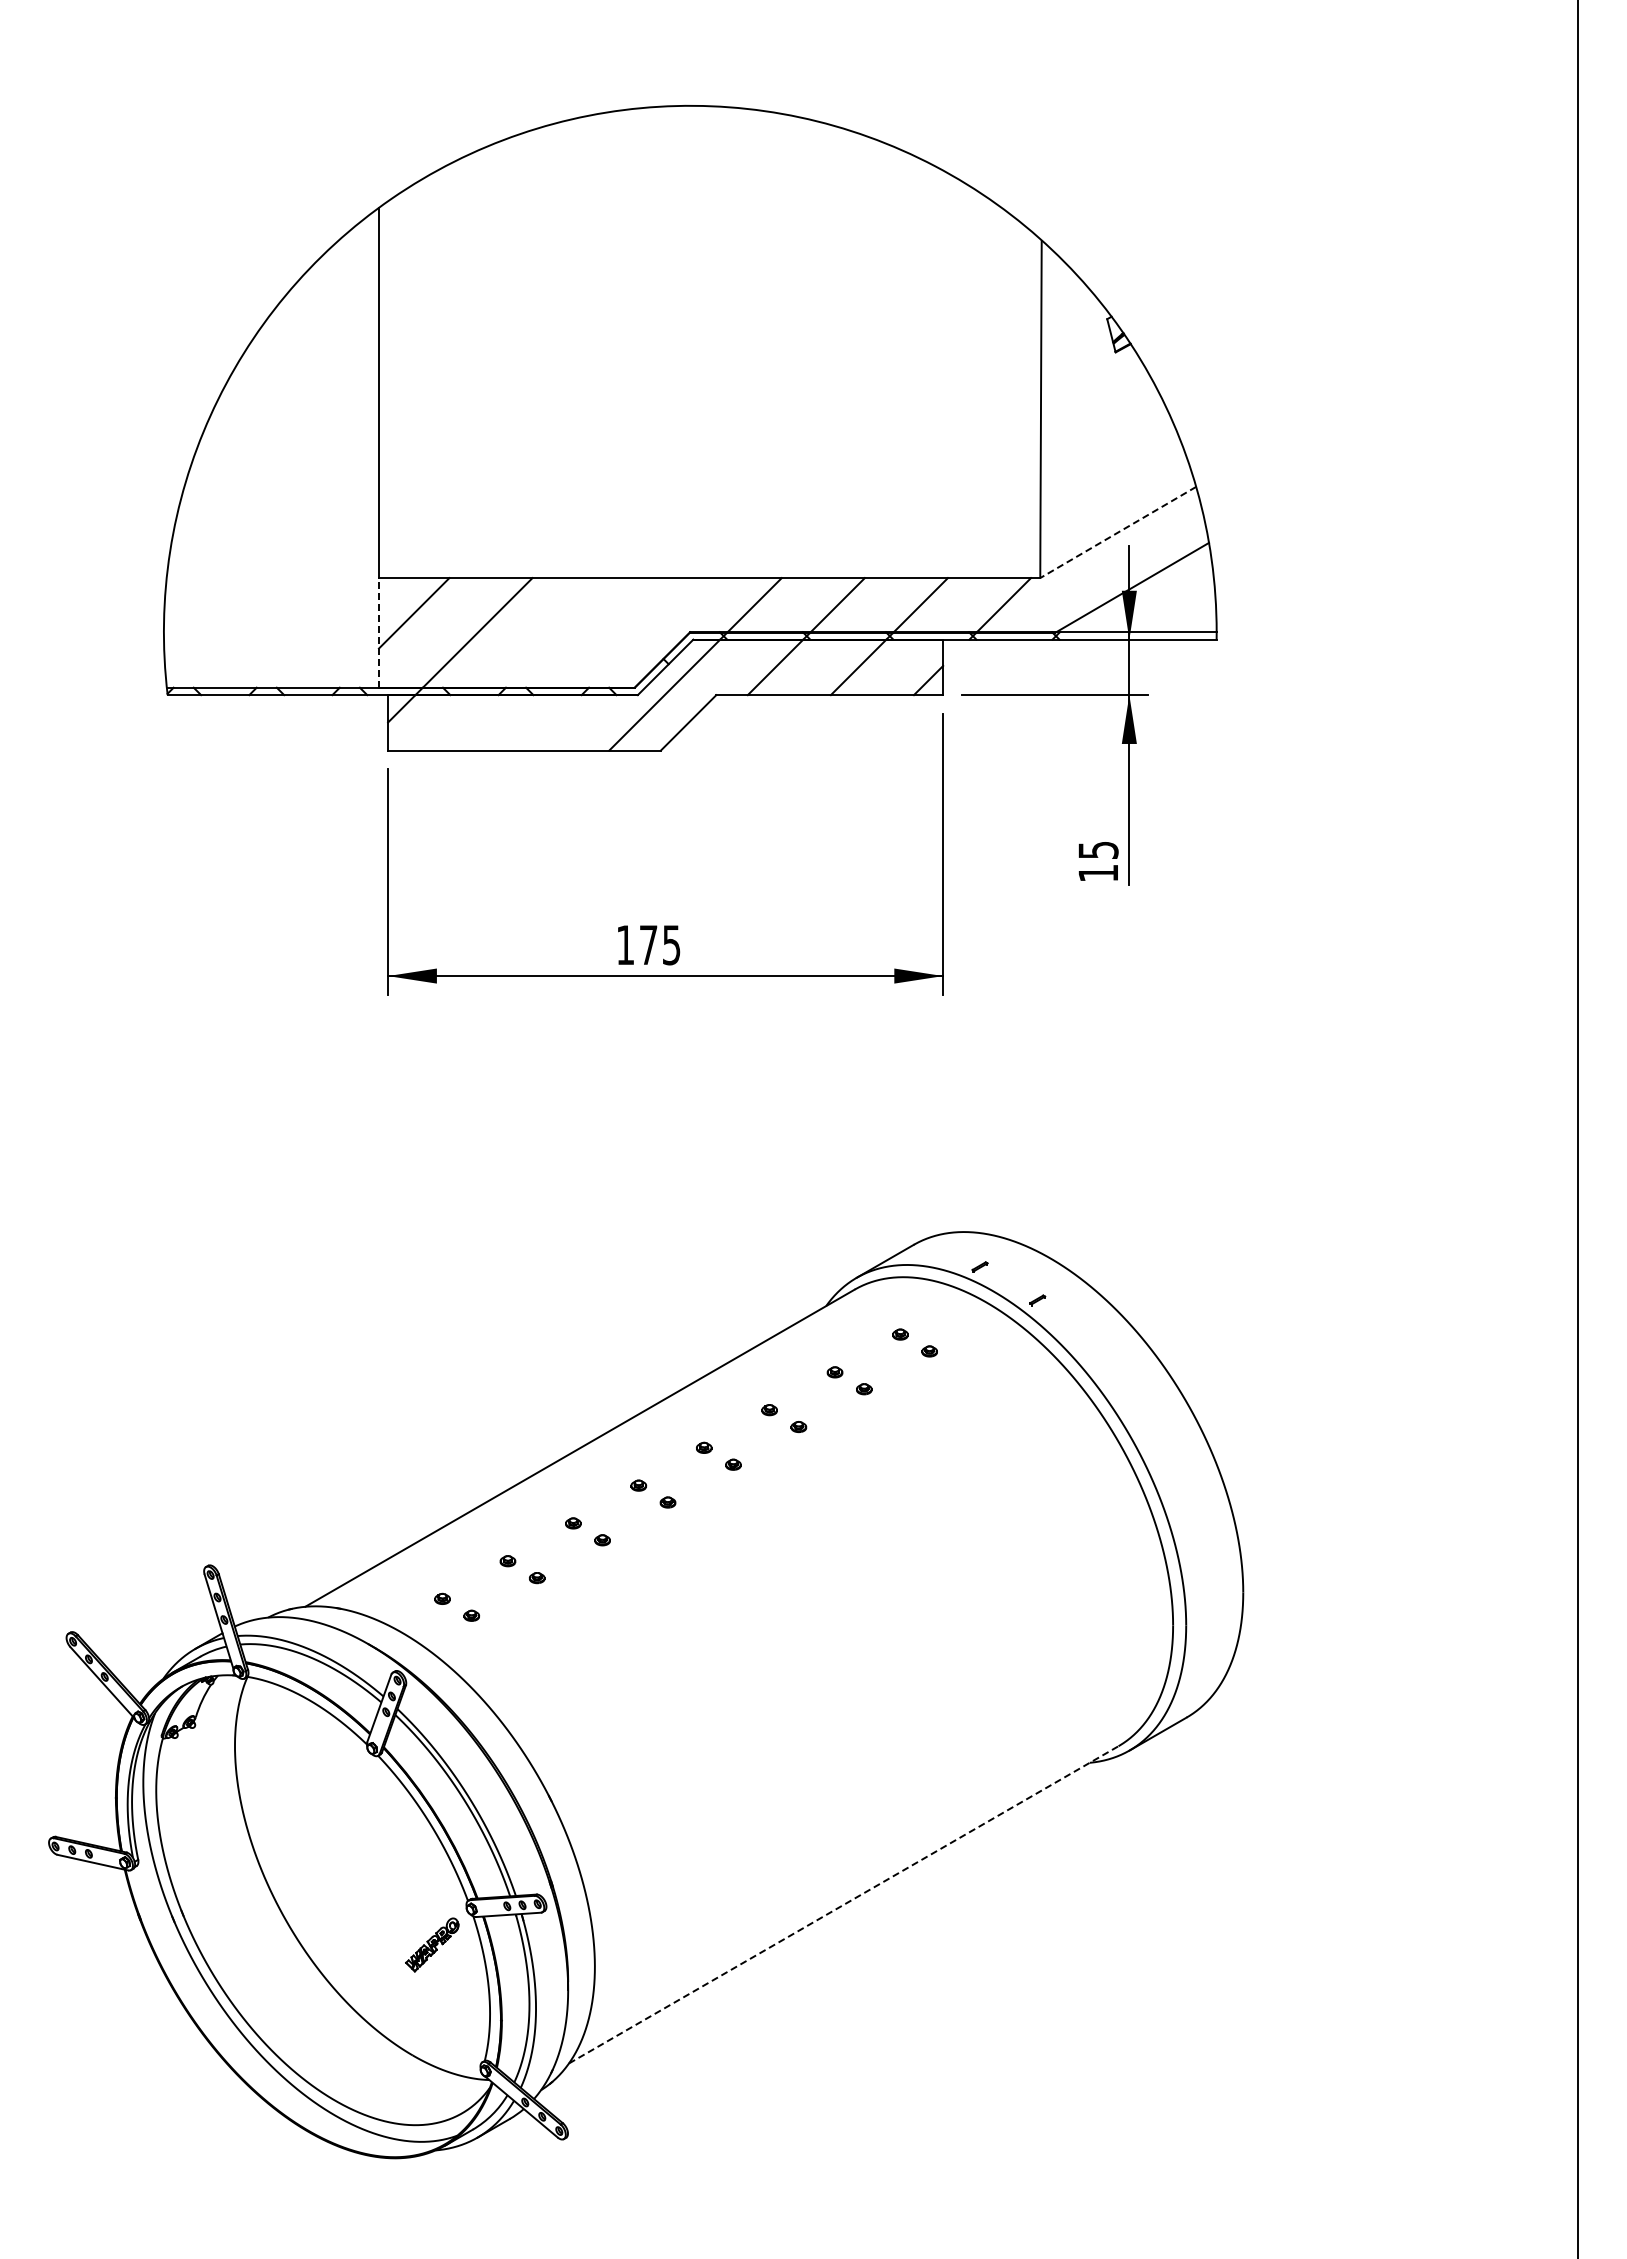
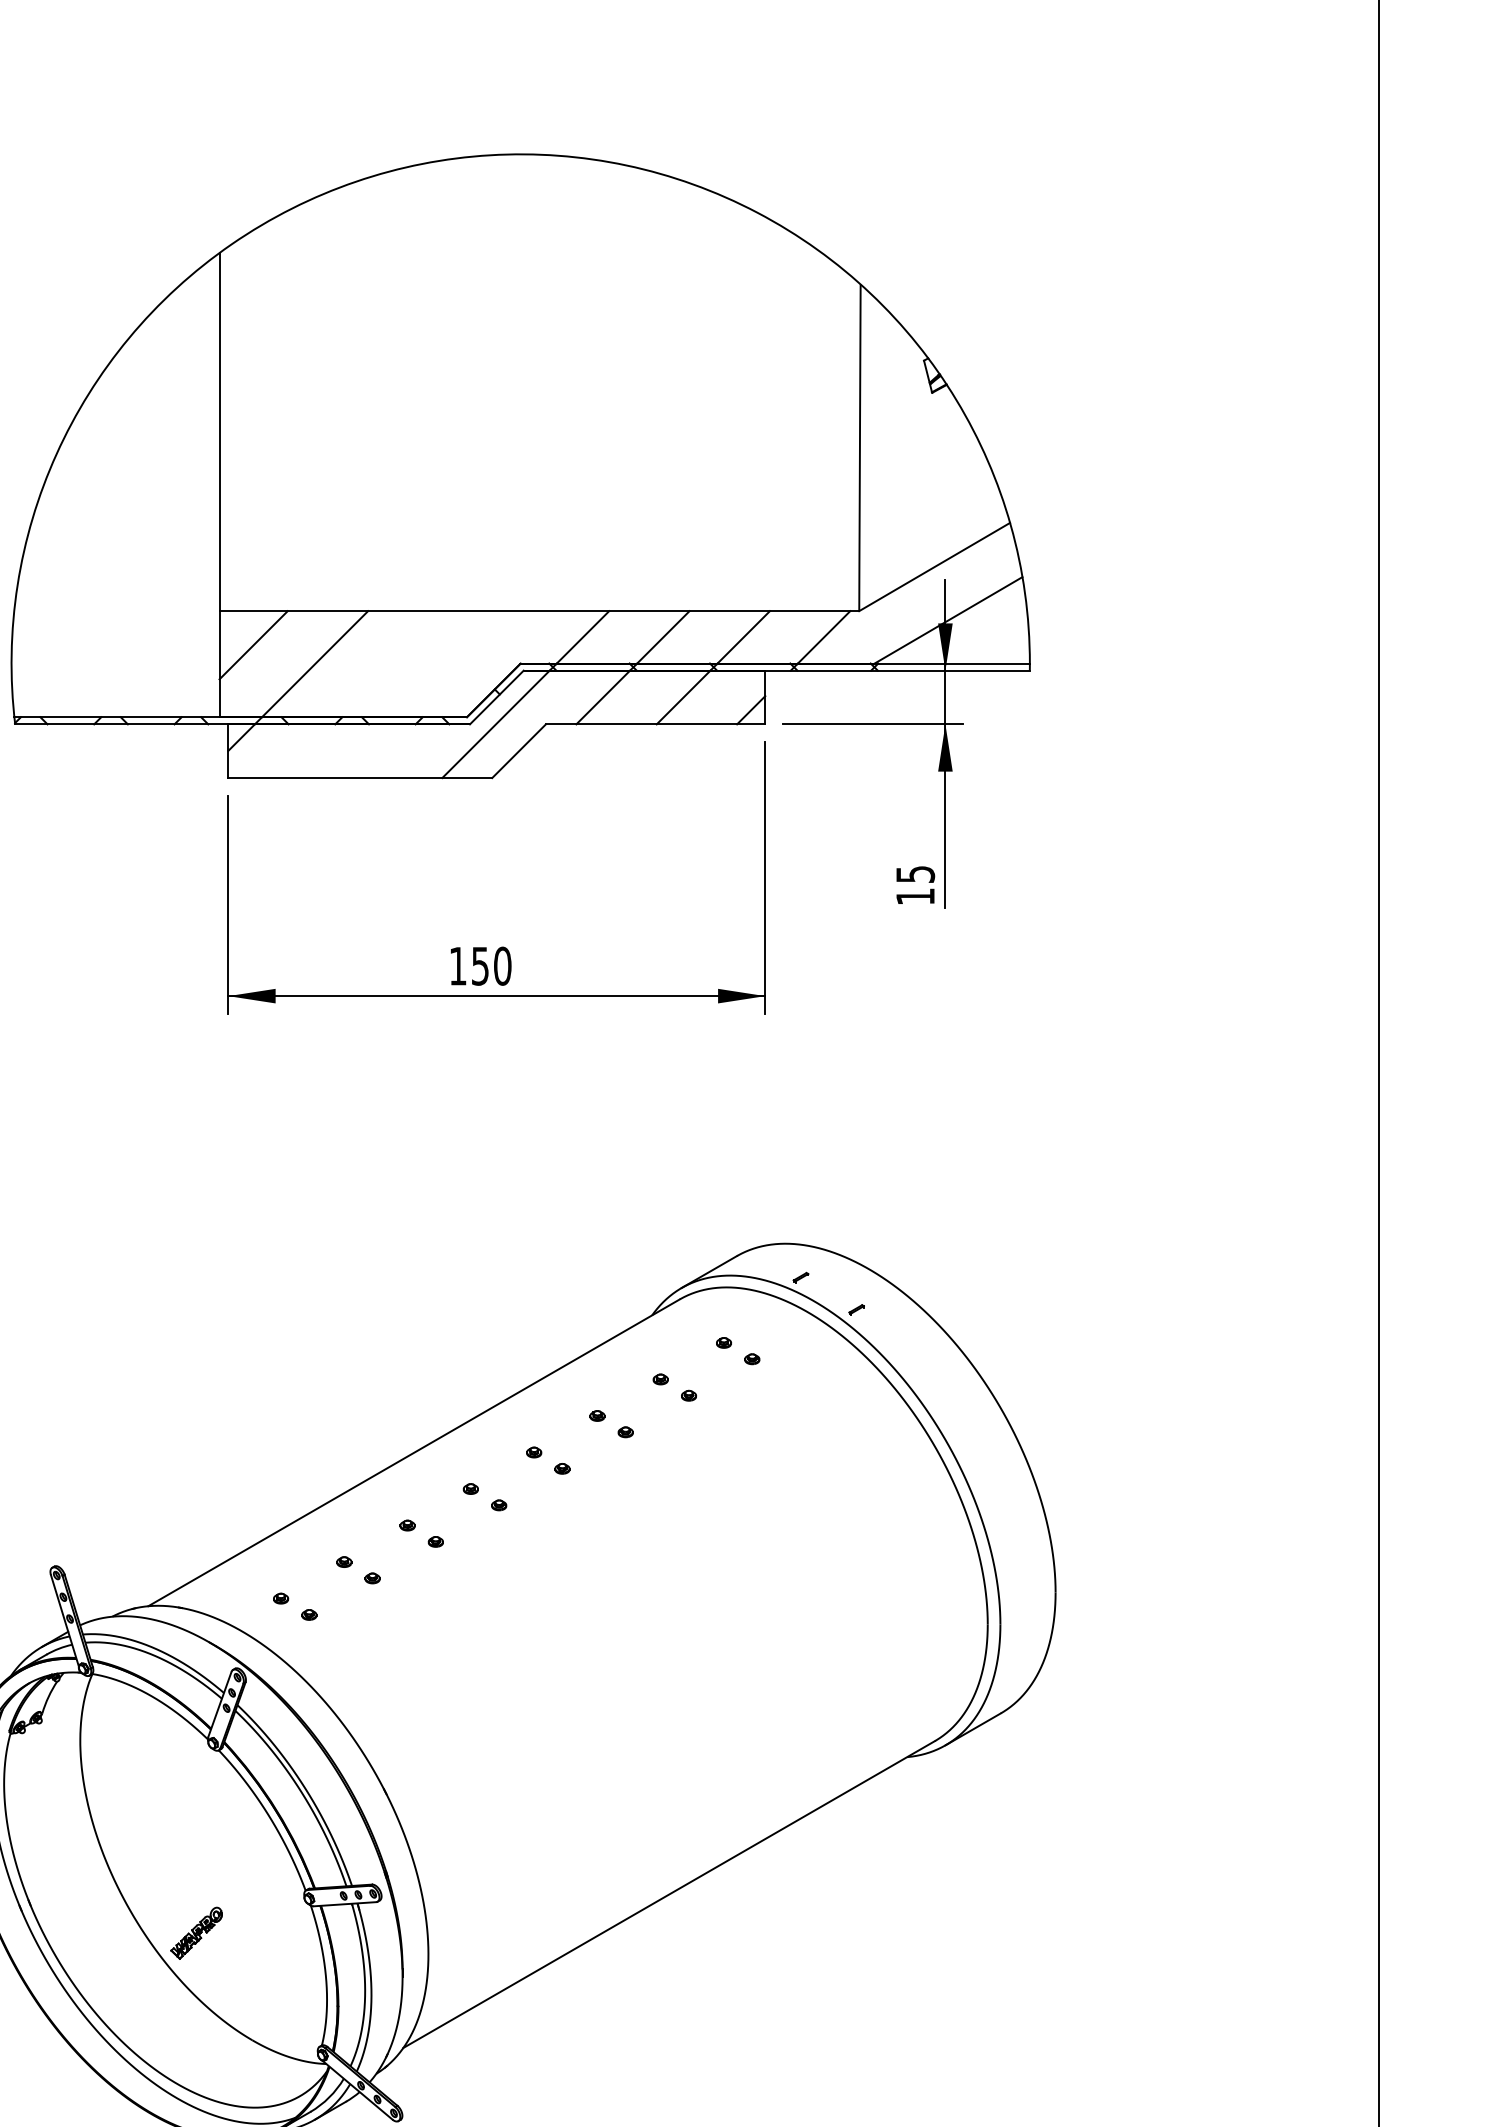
line: (1117, 532) -> (933, 567), dashed -> solid
line: (378, 632) -> (219, 663), dashed -> solid
text: (660, 945) -> (491, 966), 175 -> 150
line: (844, 1904) -> (669, 1894), dashed -> solid
part: (432, 1944) -> (196, 1932), moved

